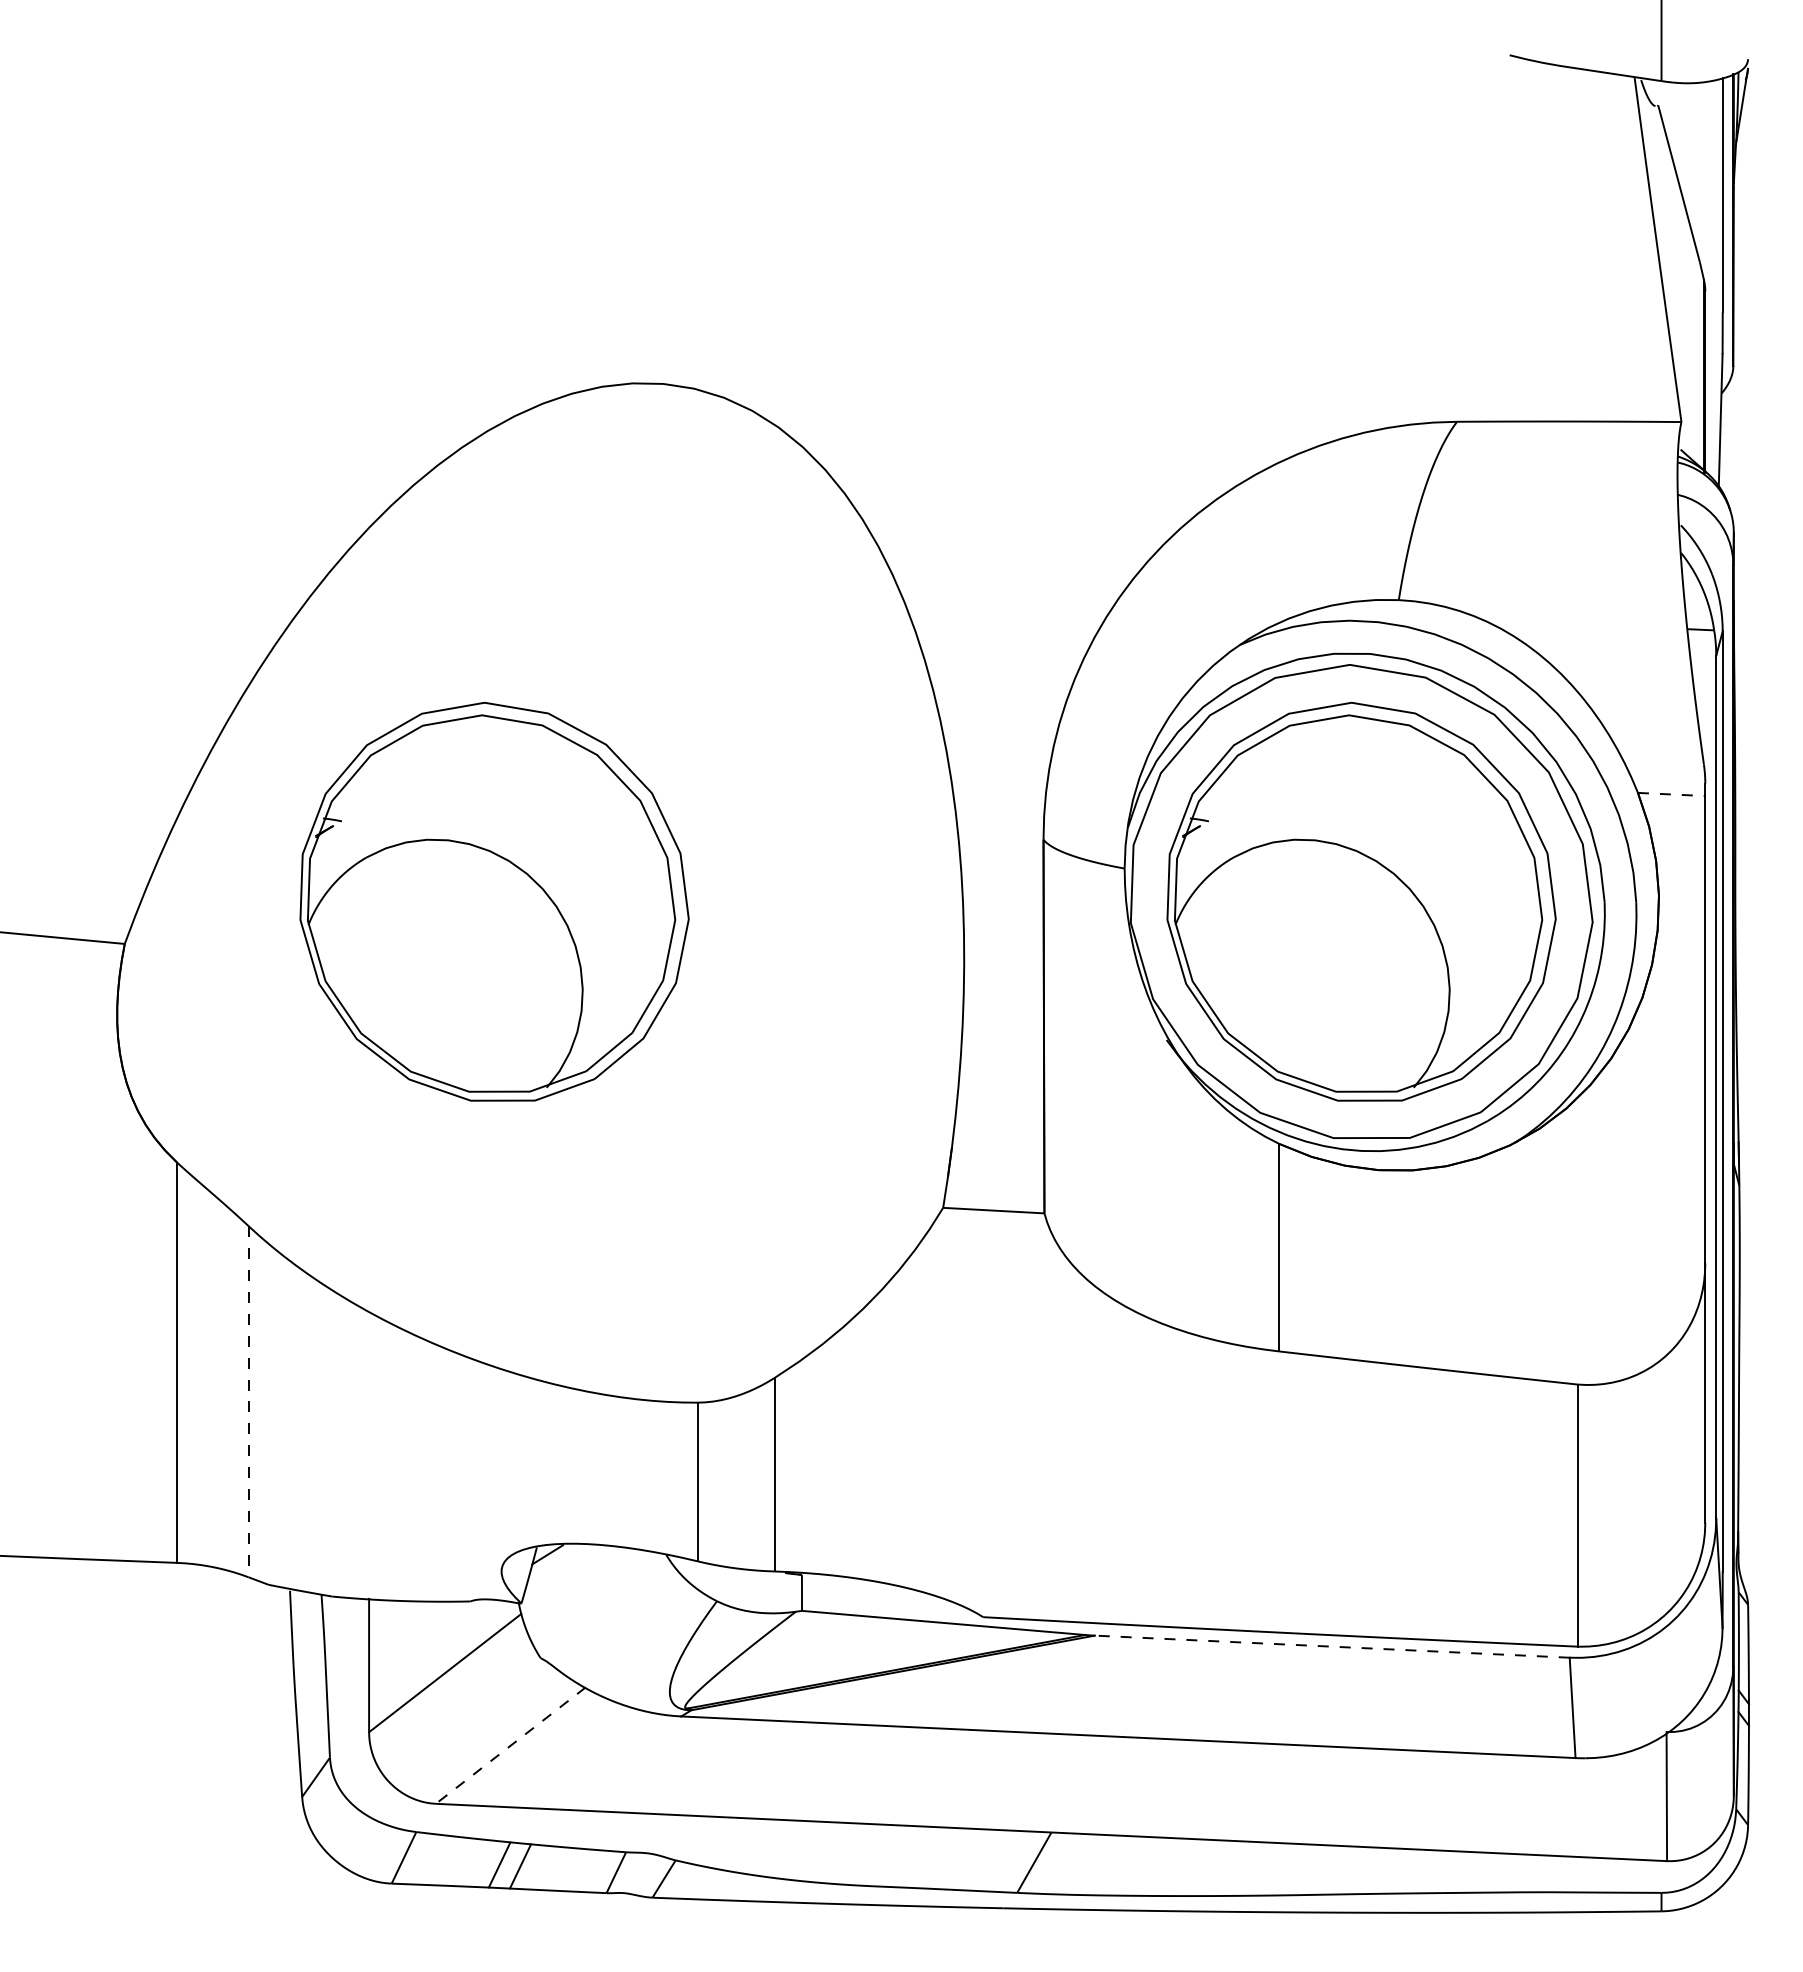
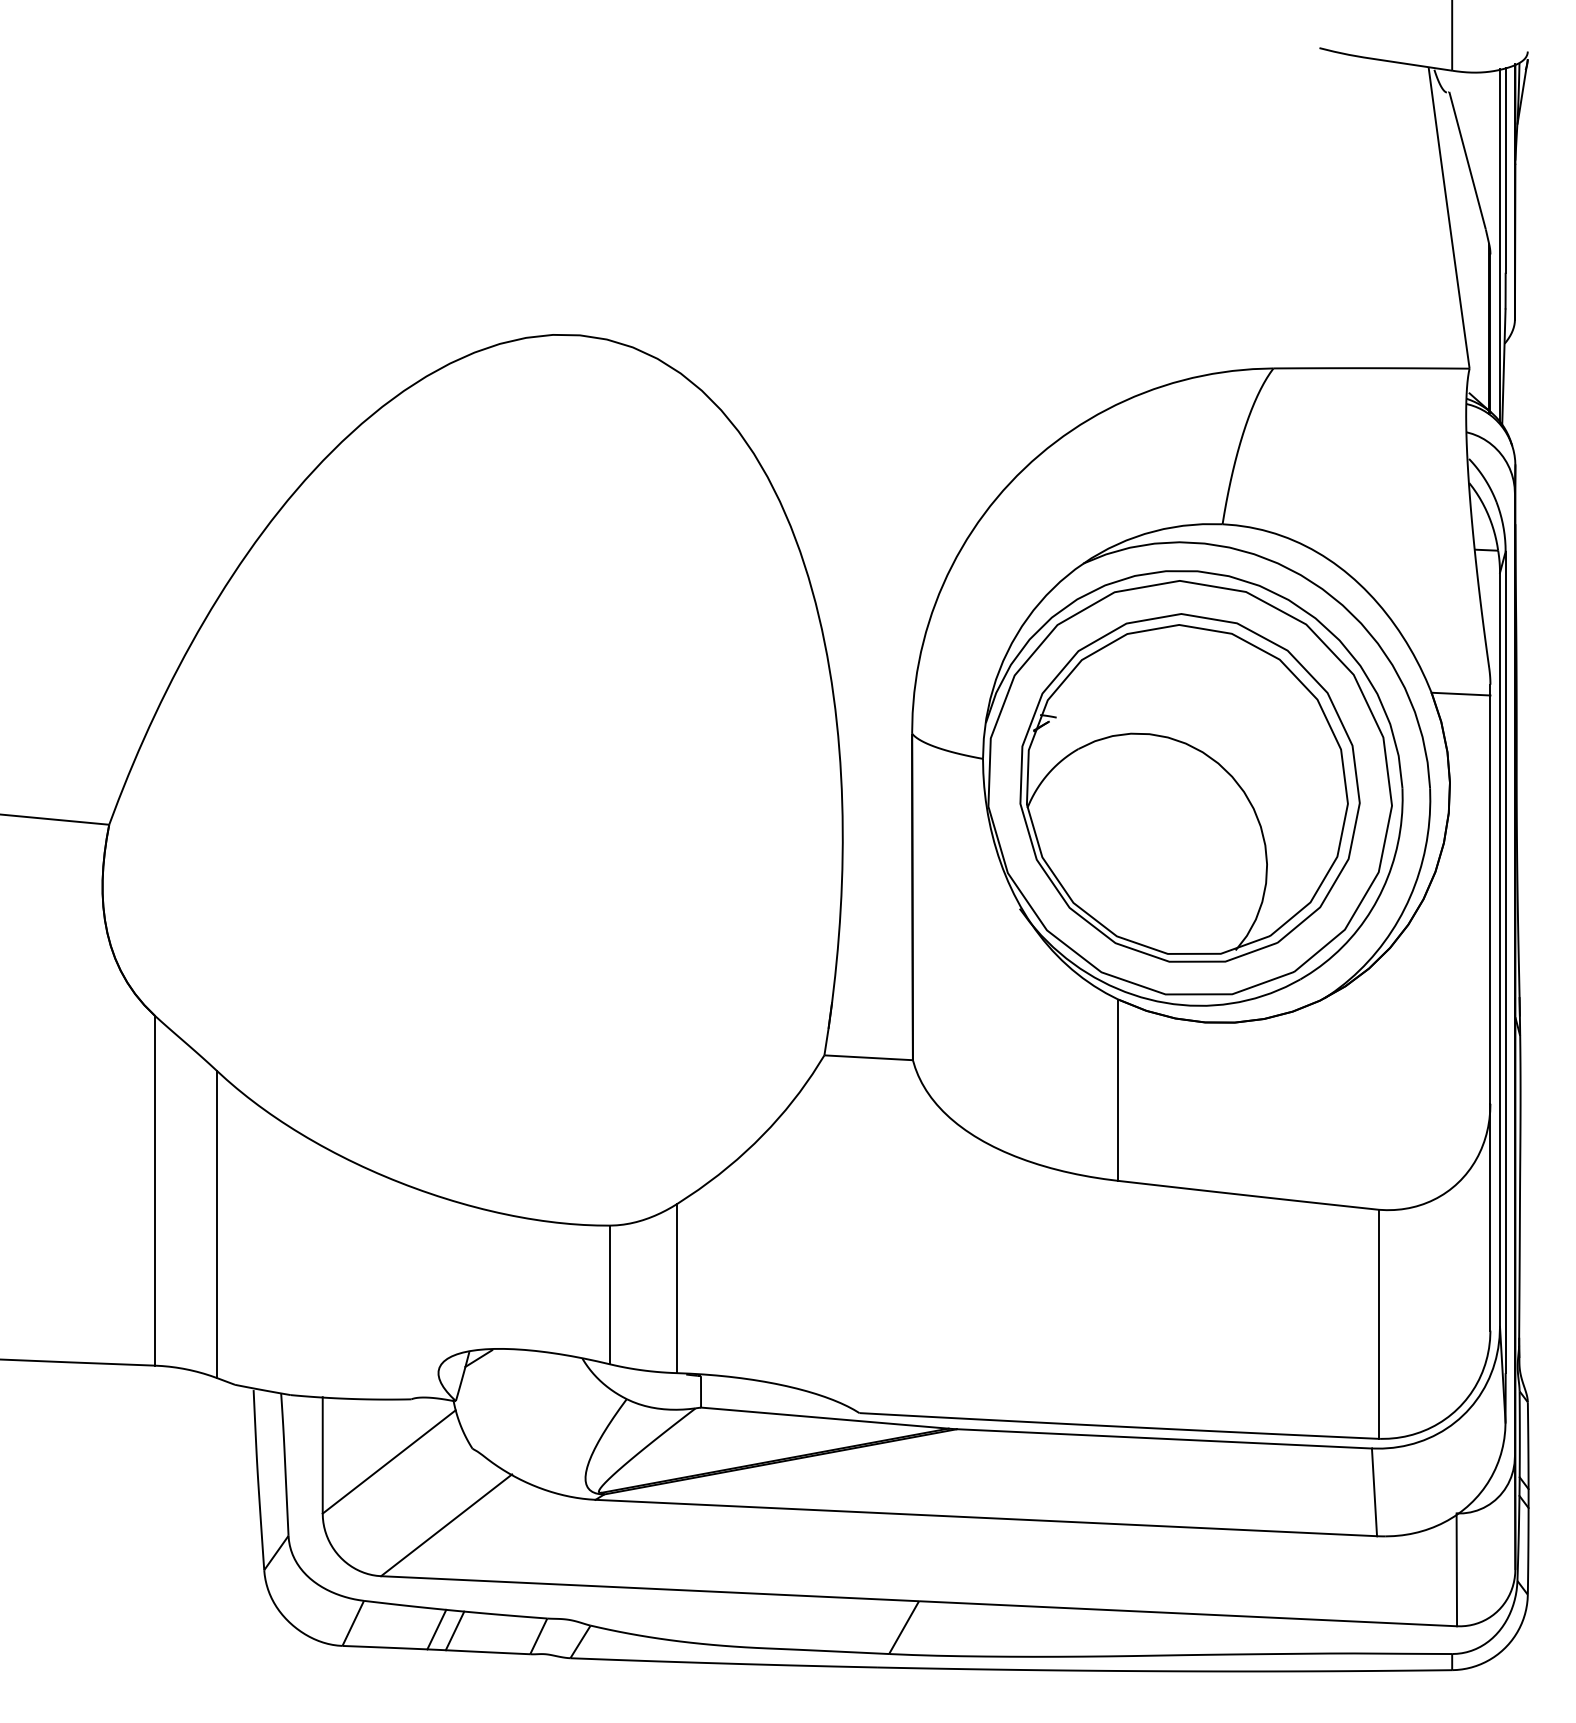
line: (1716, 281) -> (1500, 245), added
line: (1671, 794) -> (1460, 694), dashed -> solid
part: (494, 901) -> (432, 787), removed
line: (248, 1401) -> (217, 1224), dashed -> solid
line: (1332, 1646) -> (1164, 1438), dashed -> solid
line: (510, 1745) -> (446, 1525), dashed -> solid

